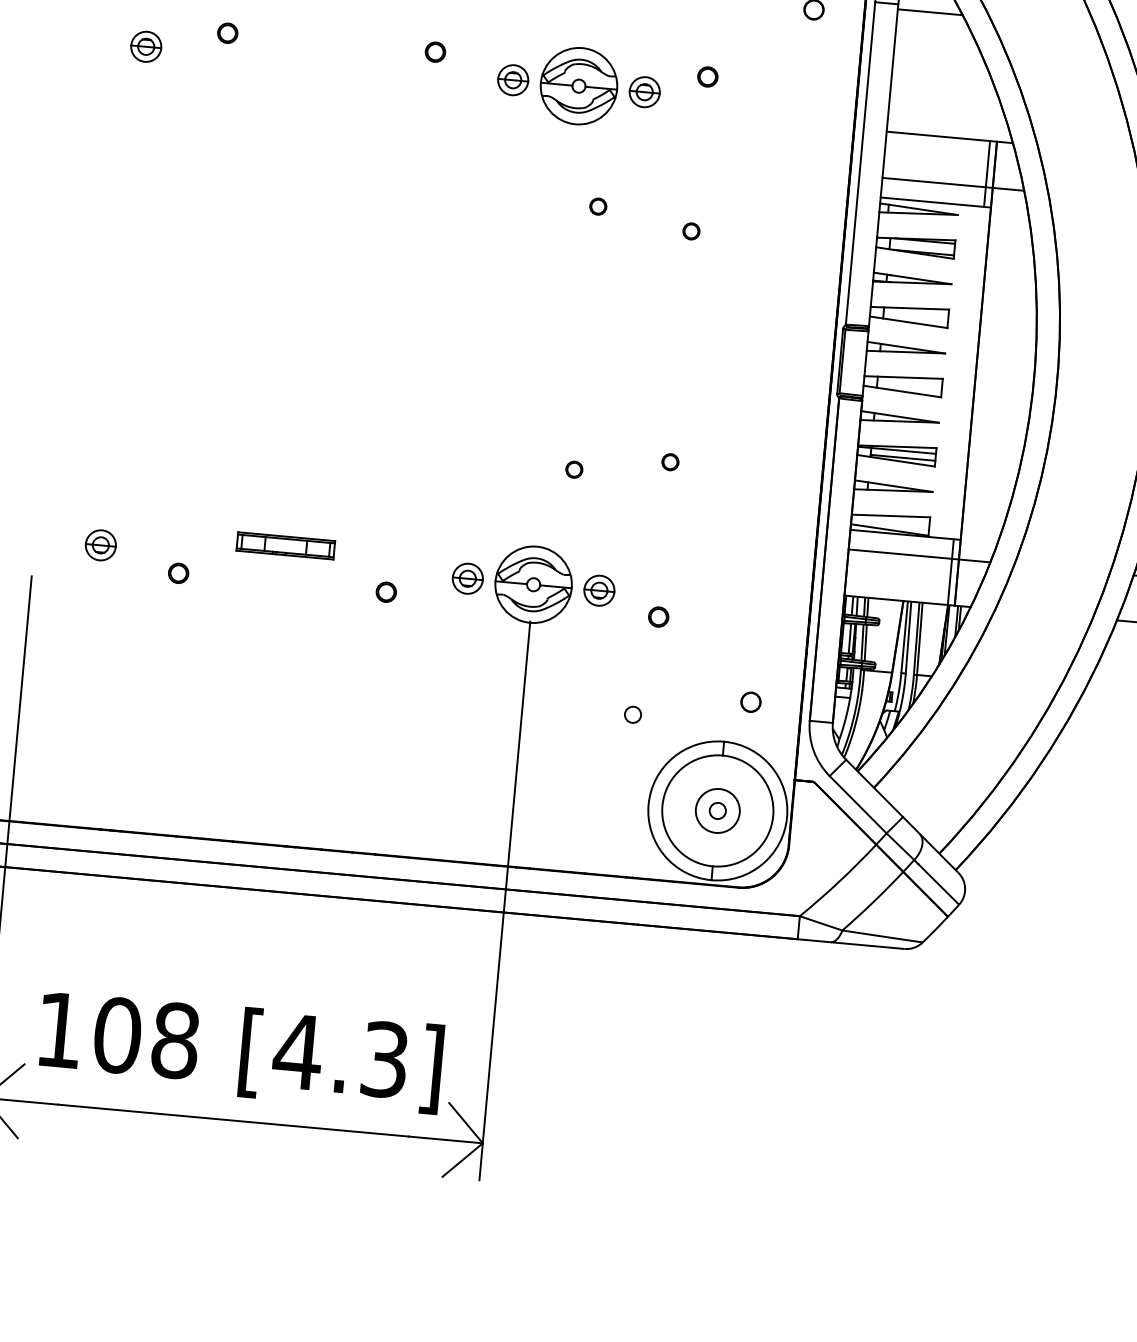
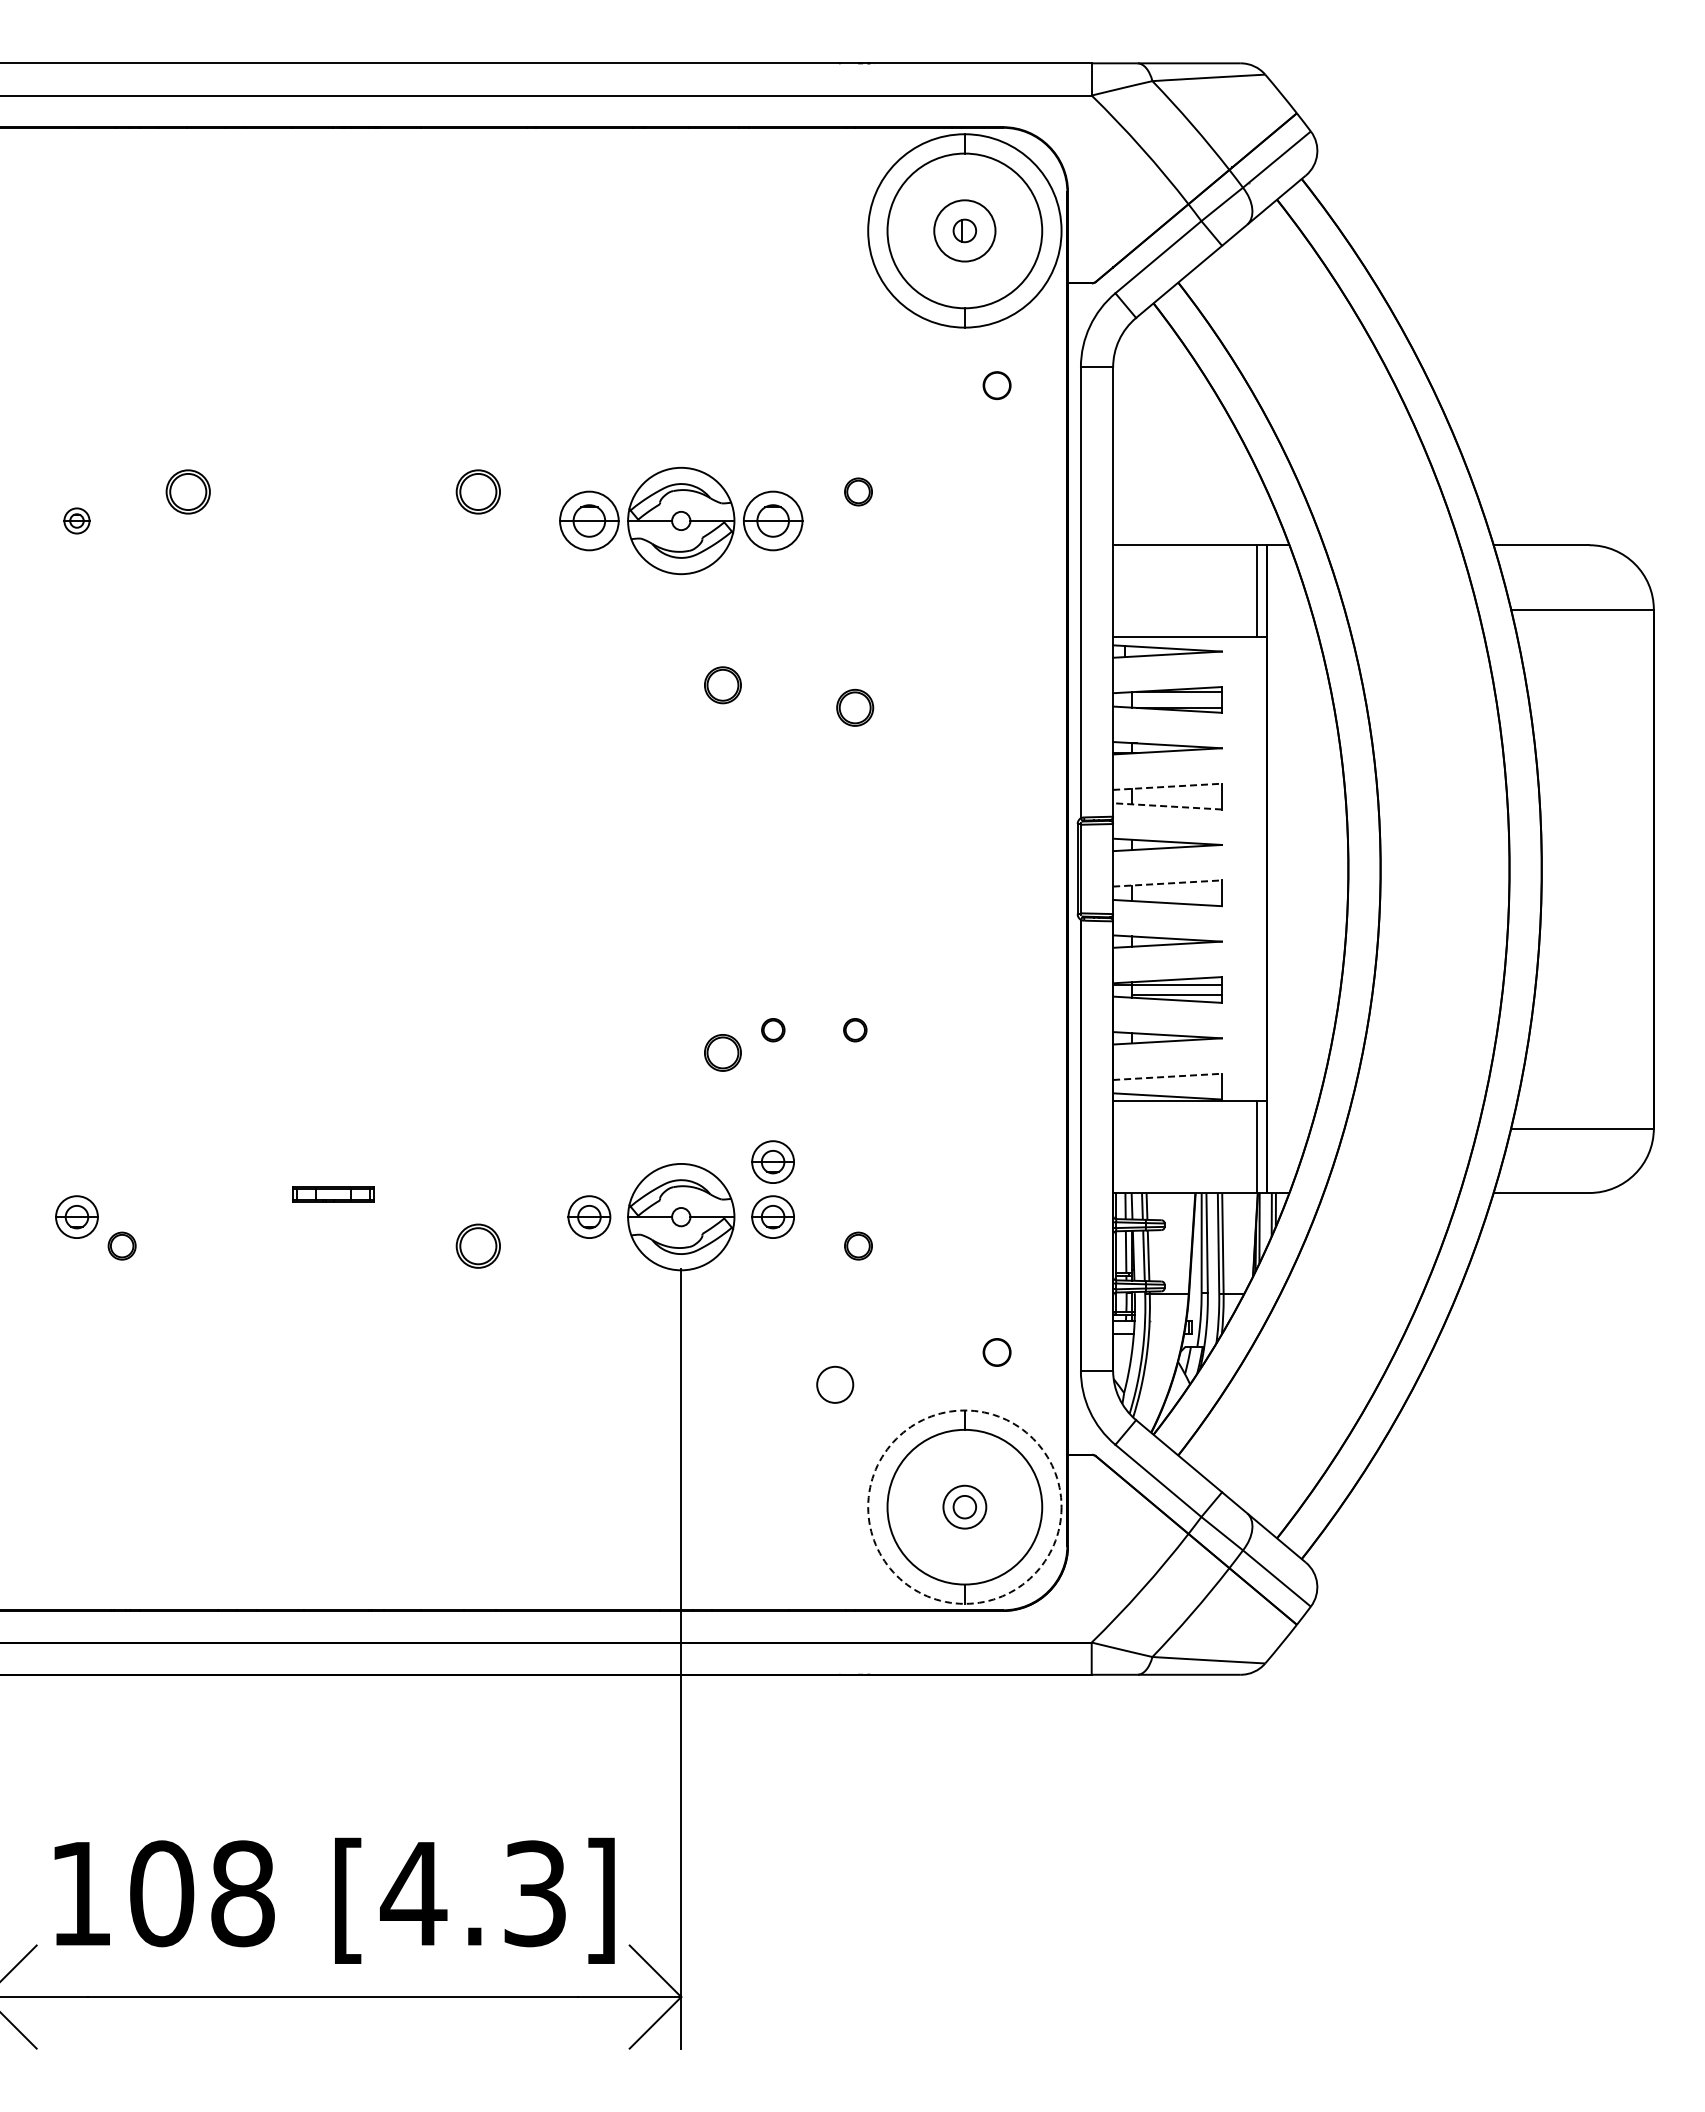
line: (930, 12) -> (1158, 374), removed
part: (227, 32) -> (187, 491), size x1.6
part: (145, 46) -> (76, 520), size x0.6
part: (435, 51) -> (477, 491), size x1.6
part: (513, 79) -> (589, 520), size x1.4
part: (644, 91) -> (772, 520), size x1.4
line: (953, 184) -> (1212, 609), removed
part: (598, 206) -> (723, 685), size x1.6
part: (691, 231) -> (855, 707), size x1.6
line: (909, 308) -> (1167, 786), solid -> dashed
line: (908, 322) -> (1167, 806), solid -> dashed
line: (903, 377) -> (1167, 883), solid -> dashed
part: (611, 457) -> (773, 1030), added
part: (574, 469) -> (723, 1052), size x1.6
line: (891, 515) -> (1167, 1076), solid -> dashed
part: (286, 545) -> (333, 1194), size x0.6
part: (602, 550) -> (772, 1161), added
line: (919, 555) -> (1211, 1128), removed
part: (178, 572) -> (121, 1245), moved
part: (385, 591) -> (477, 1245), size x1.6
circle: (633, 714) -> (835, 1384), size x1.6
circle: (717, 810) -> (964, 1506), size x0.7
circle: (717, 810) -> (964, 1506), solid -> dashed

